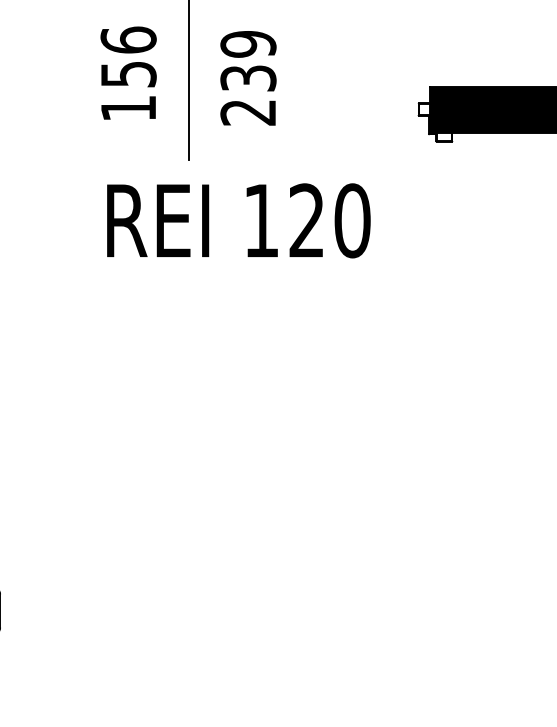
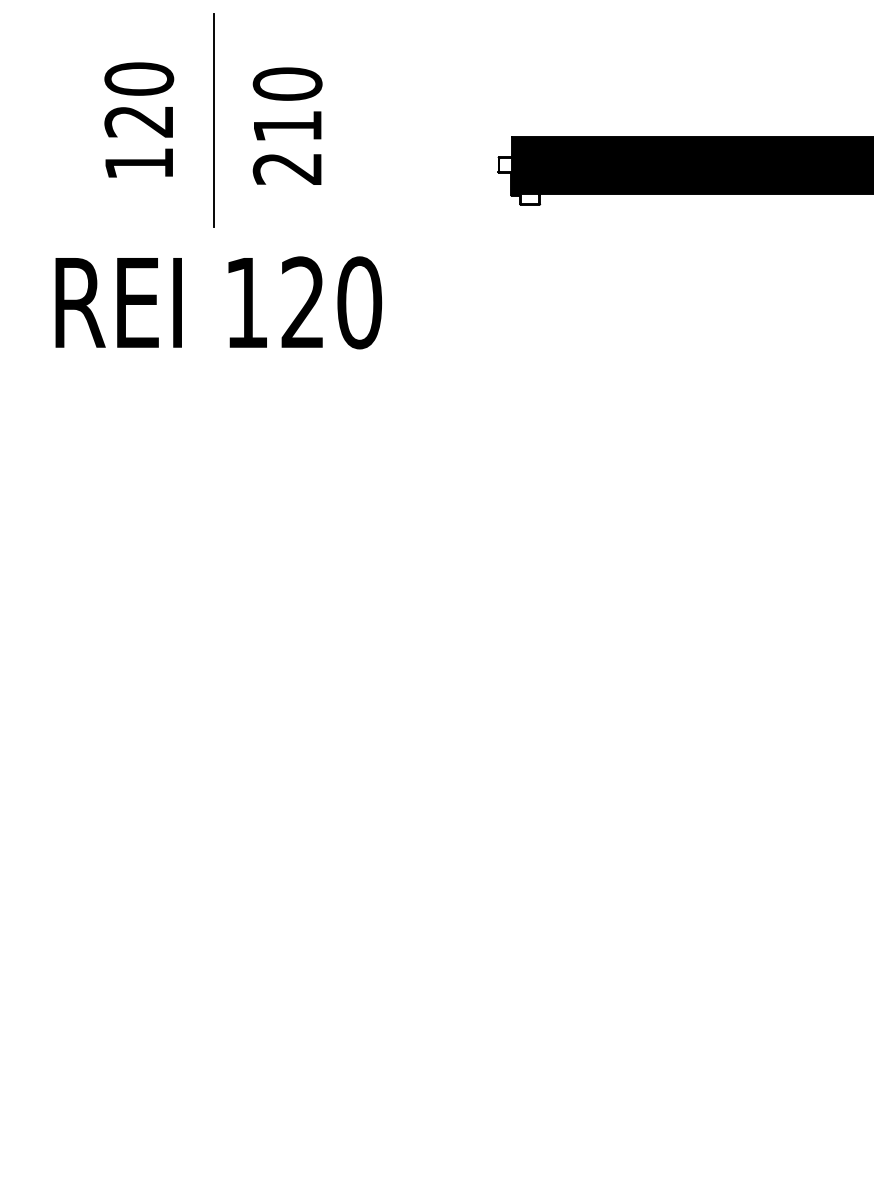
text: (128, 56) -> (139, 99), 156 -> 120
text: (248, 60) -> (287, 104), 239 -> 210
text: (238, 220) -> (218, 302), moved

